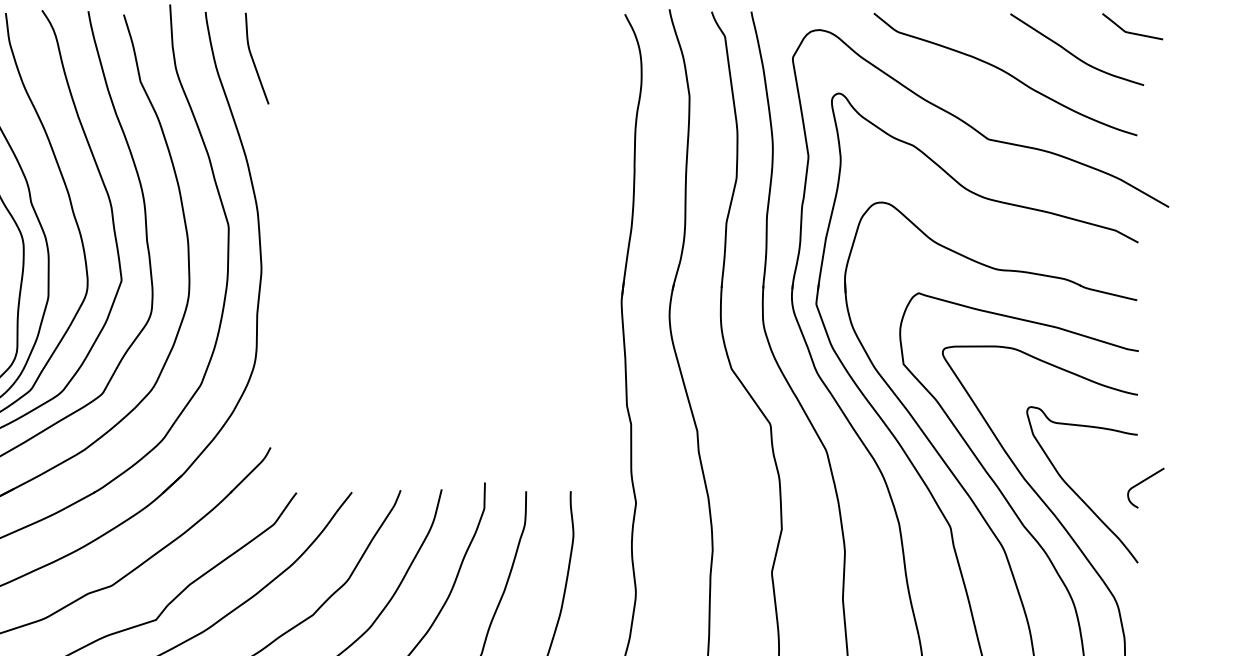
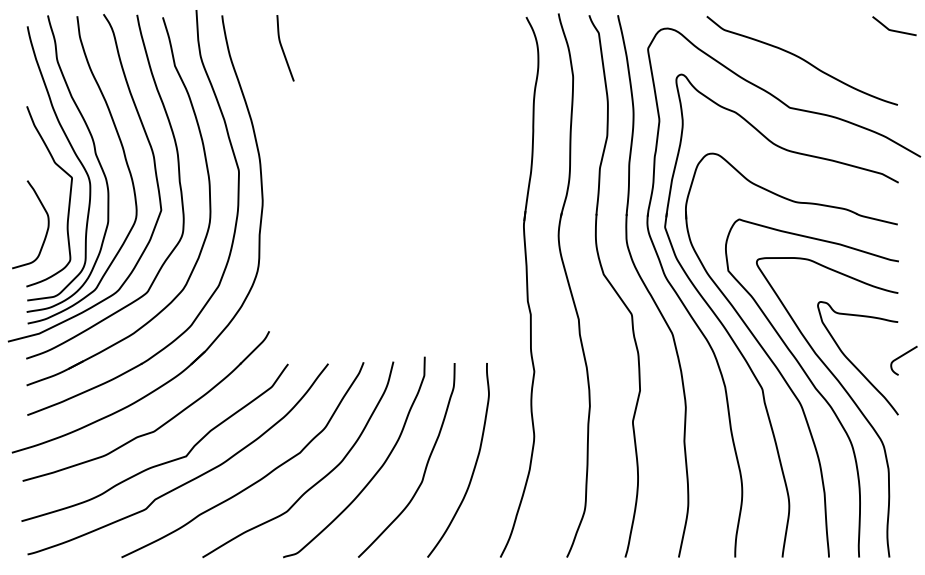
curve: (1073, 53) -> (851, 45), removed
curve: (254, 58) -> (283, 48), moved

